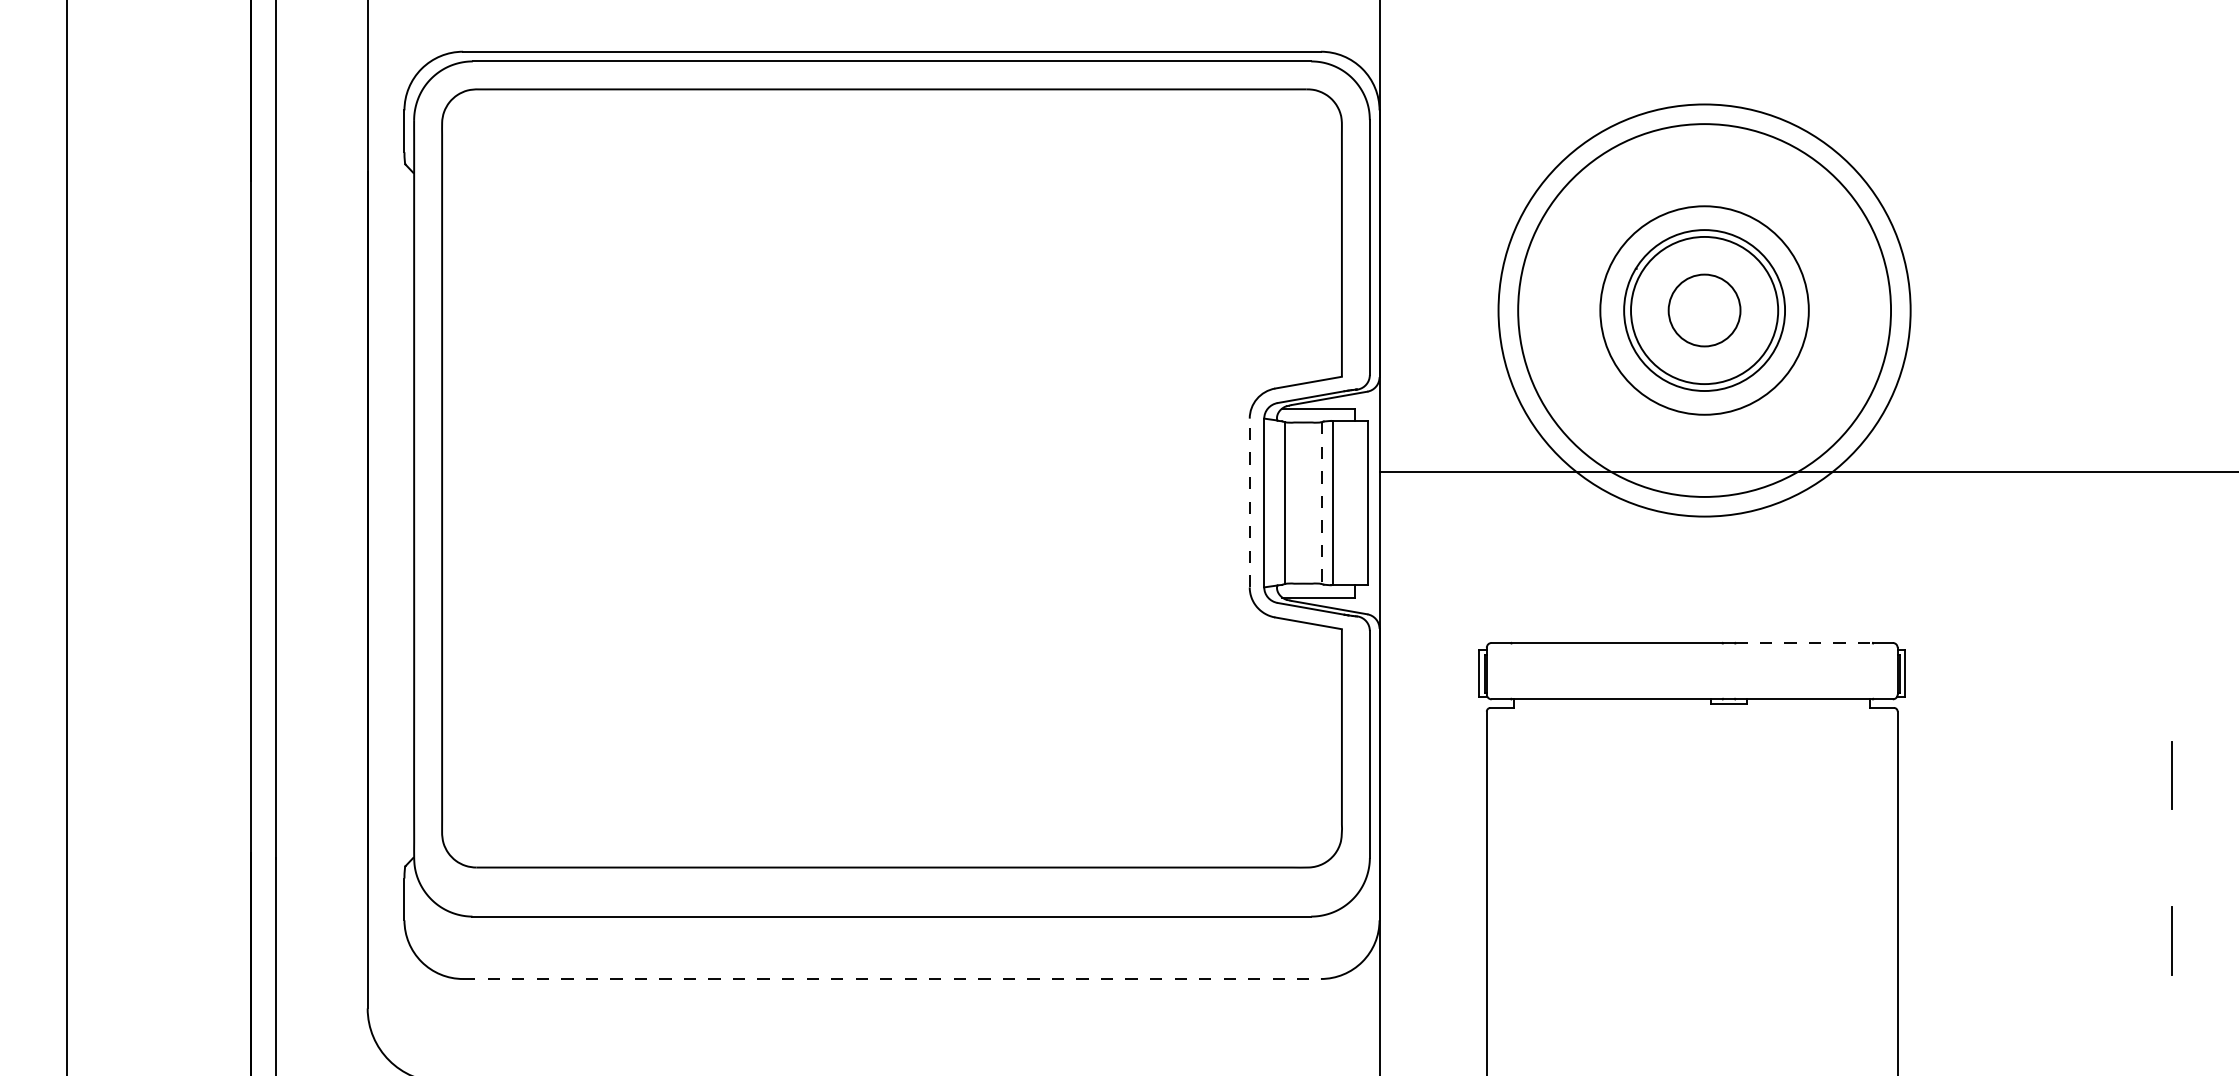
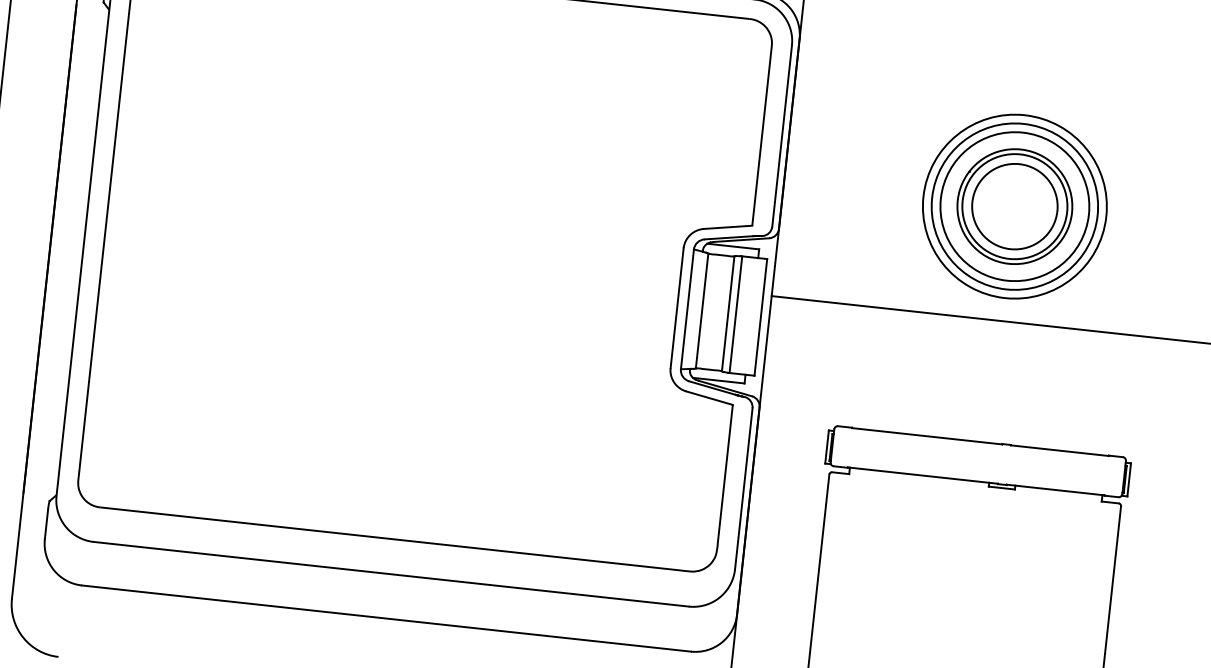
circle: (1704, 310) -> (1014, 206), size x0.62
circle: (1704, 310) -> (1014, 206), size x0.62
circle: (1704, 310) -> (1014, 206), size x1.67
line: (1249, 502) -> (677, 307), dashed -> solid
line: (1321, 503) -> (728, 314), dashed -> solid
line: (1804, 643) -> (1060, 450), dashed -> solid
line: (892, 979) -> (386, 618), dashed -> solid

